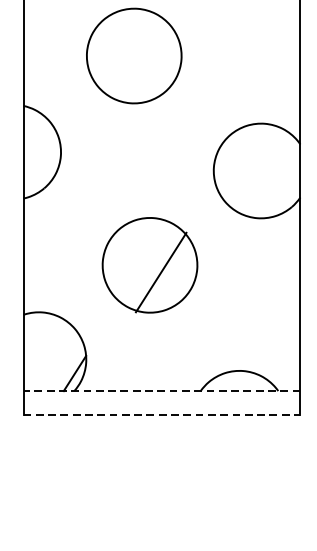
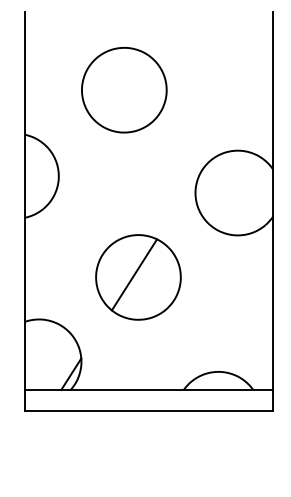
line: (161, 272) -> (134, 274), moved
line: (162, 390) -> (149, 389), dashed -> solid
line: (162, 415) -> (149, 411), dashed -> solid

